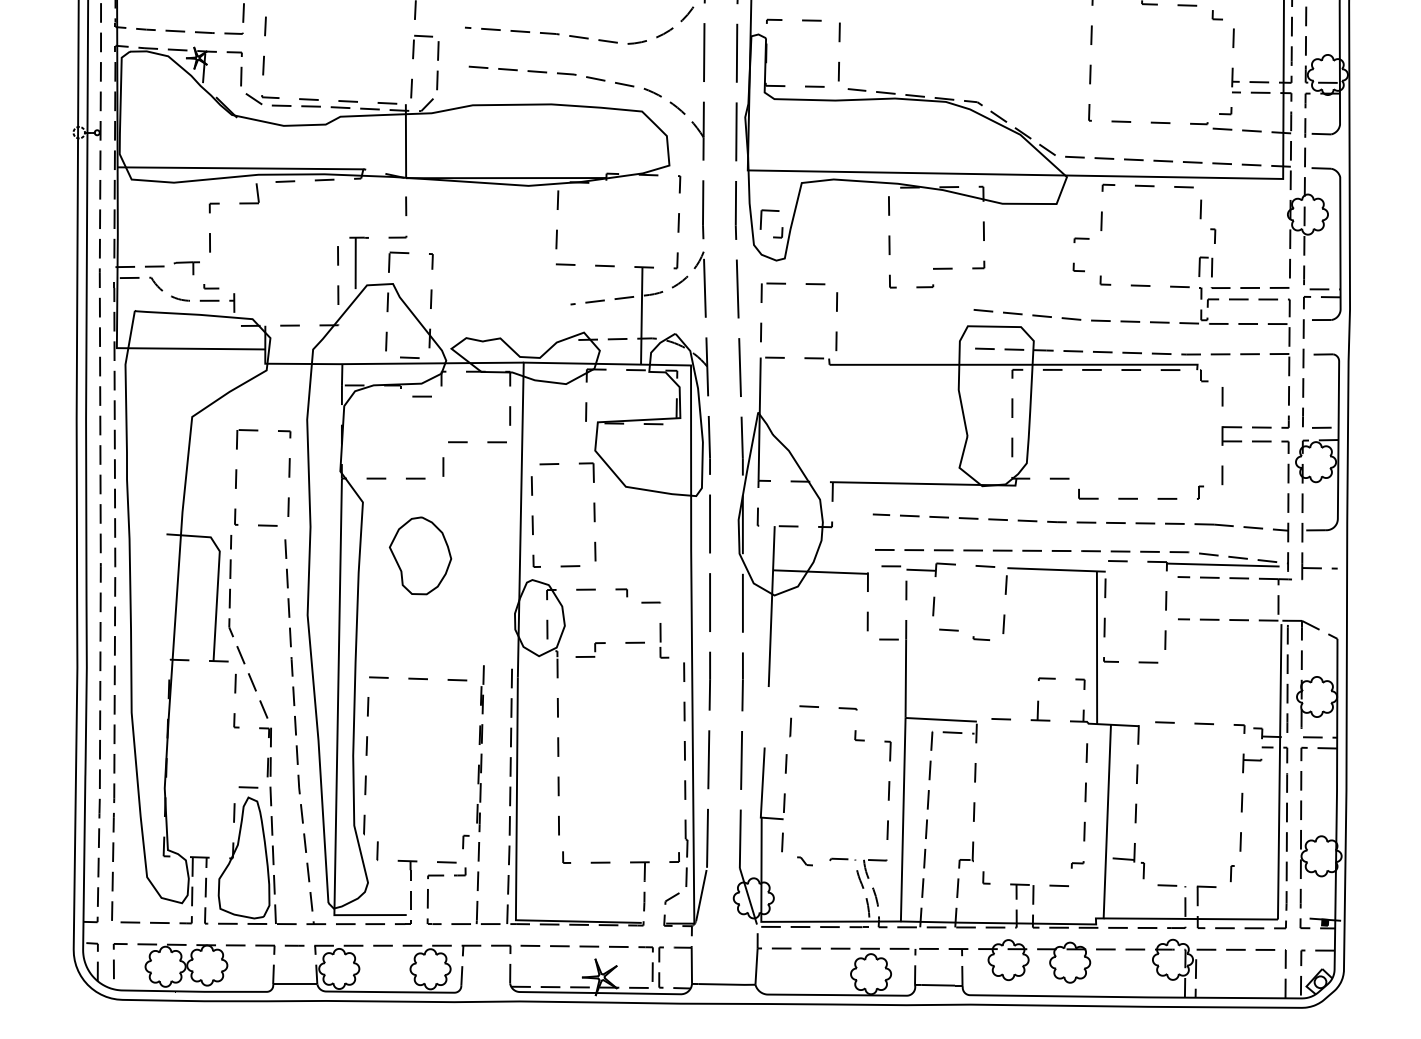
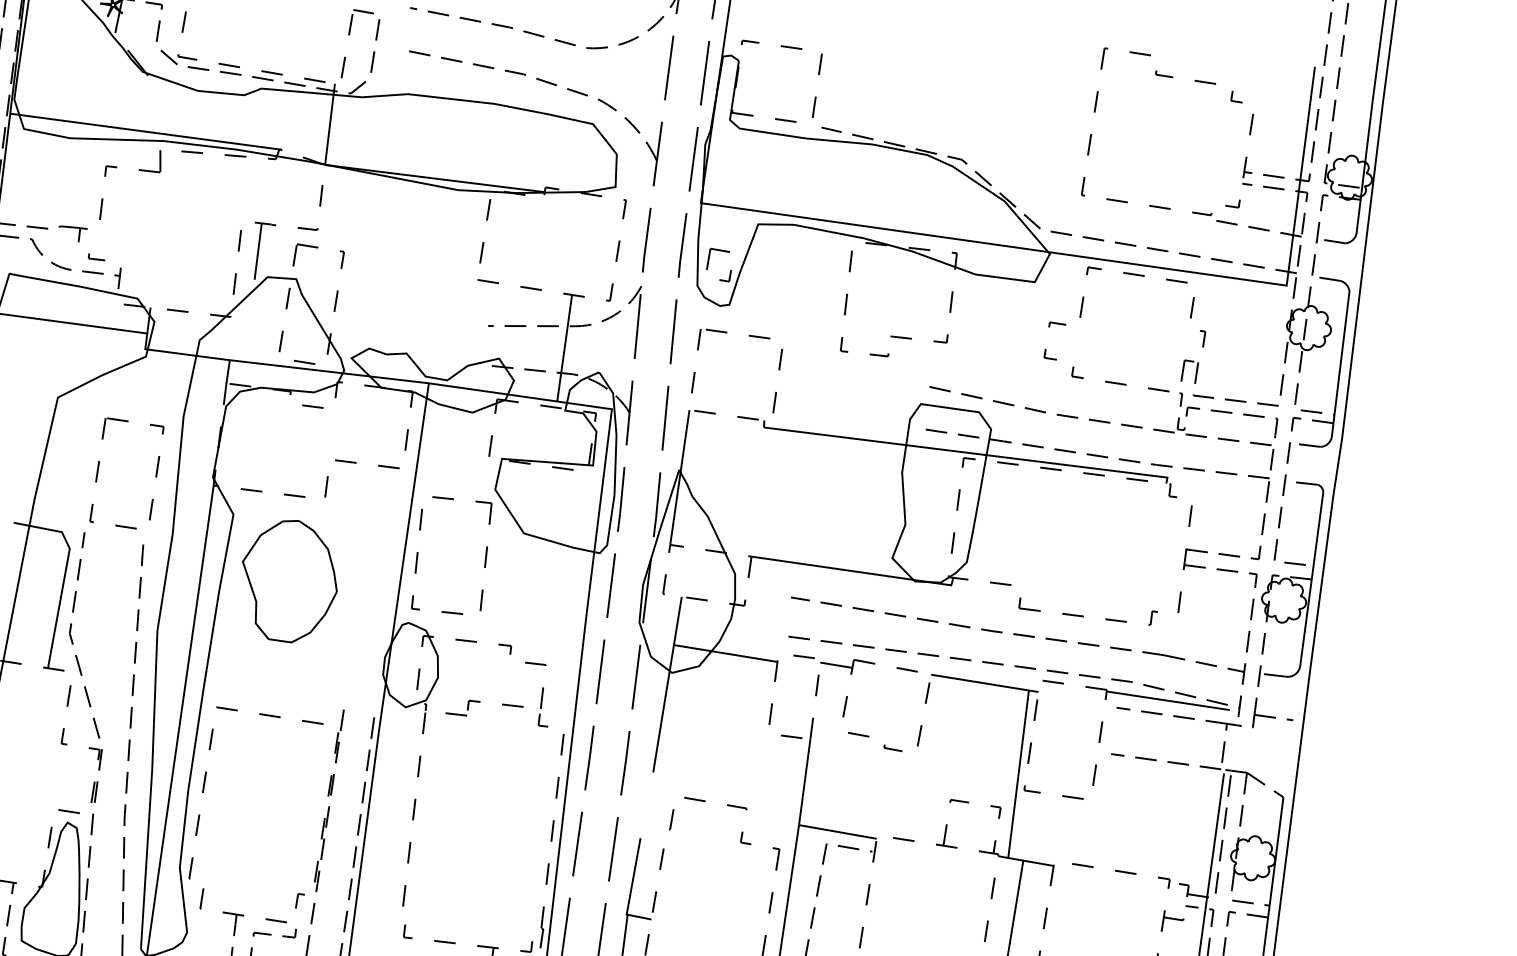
part: (420, 555) -> (289, 580), size x1.43

